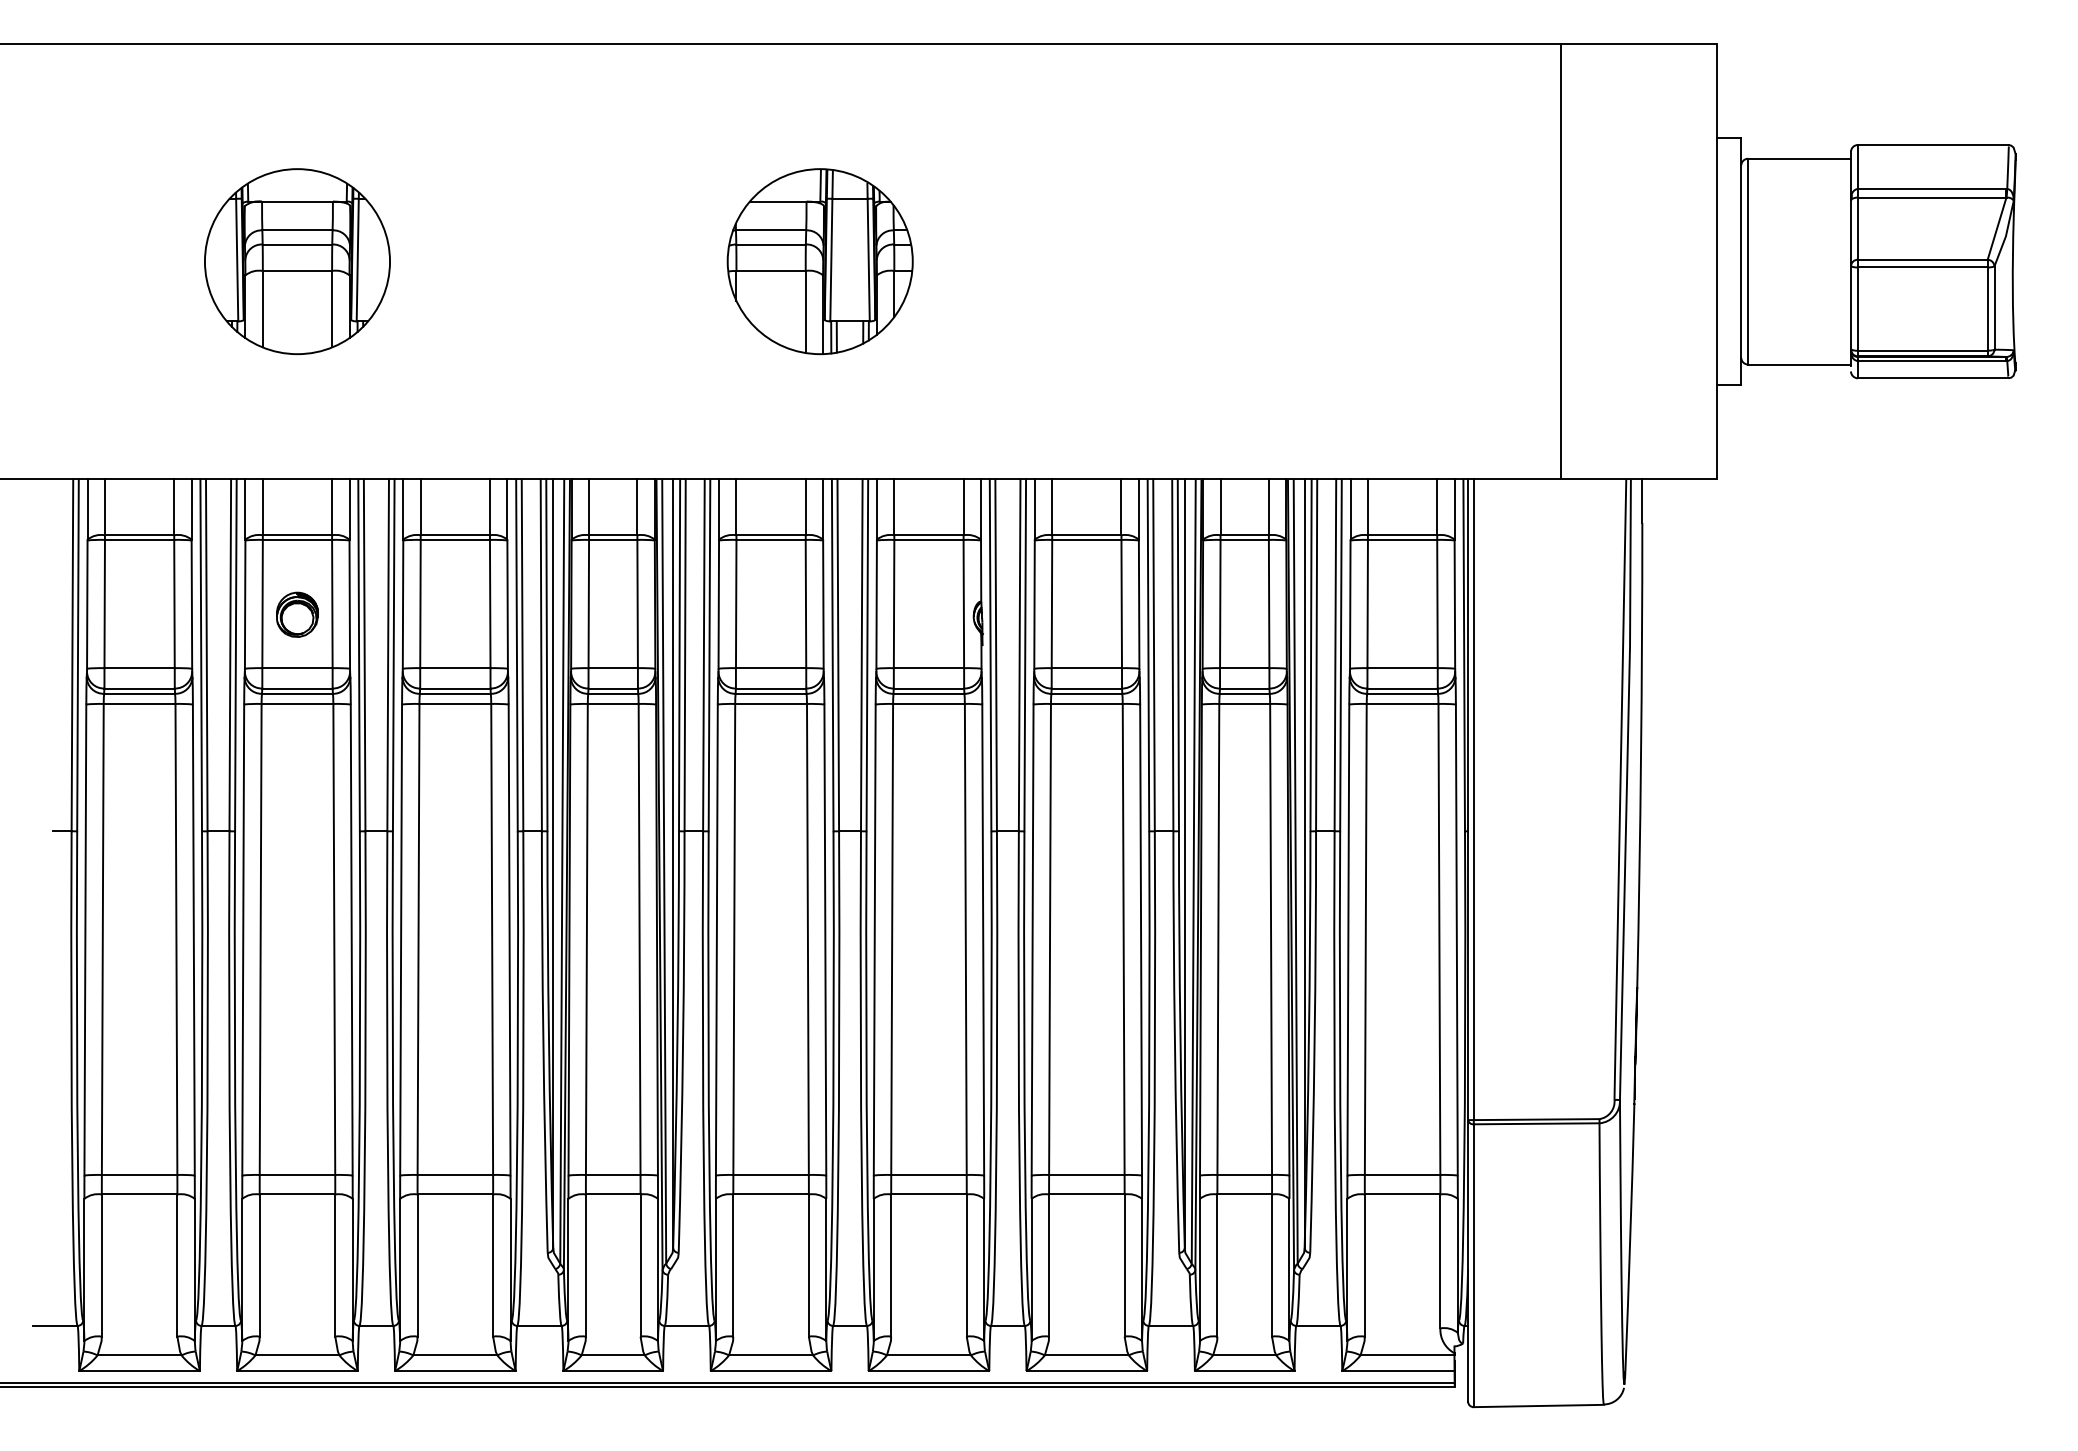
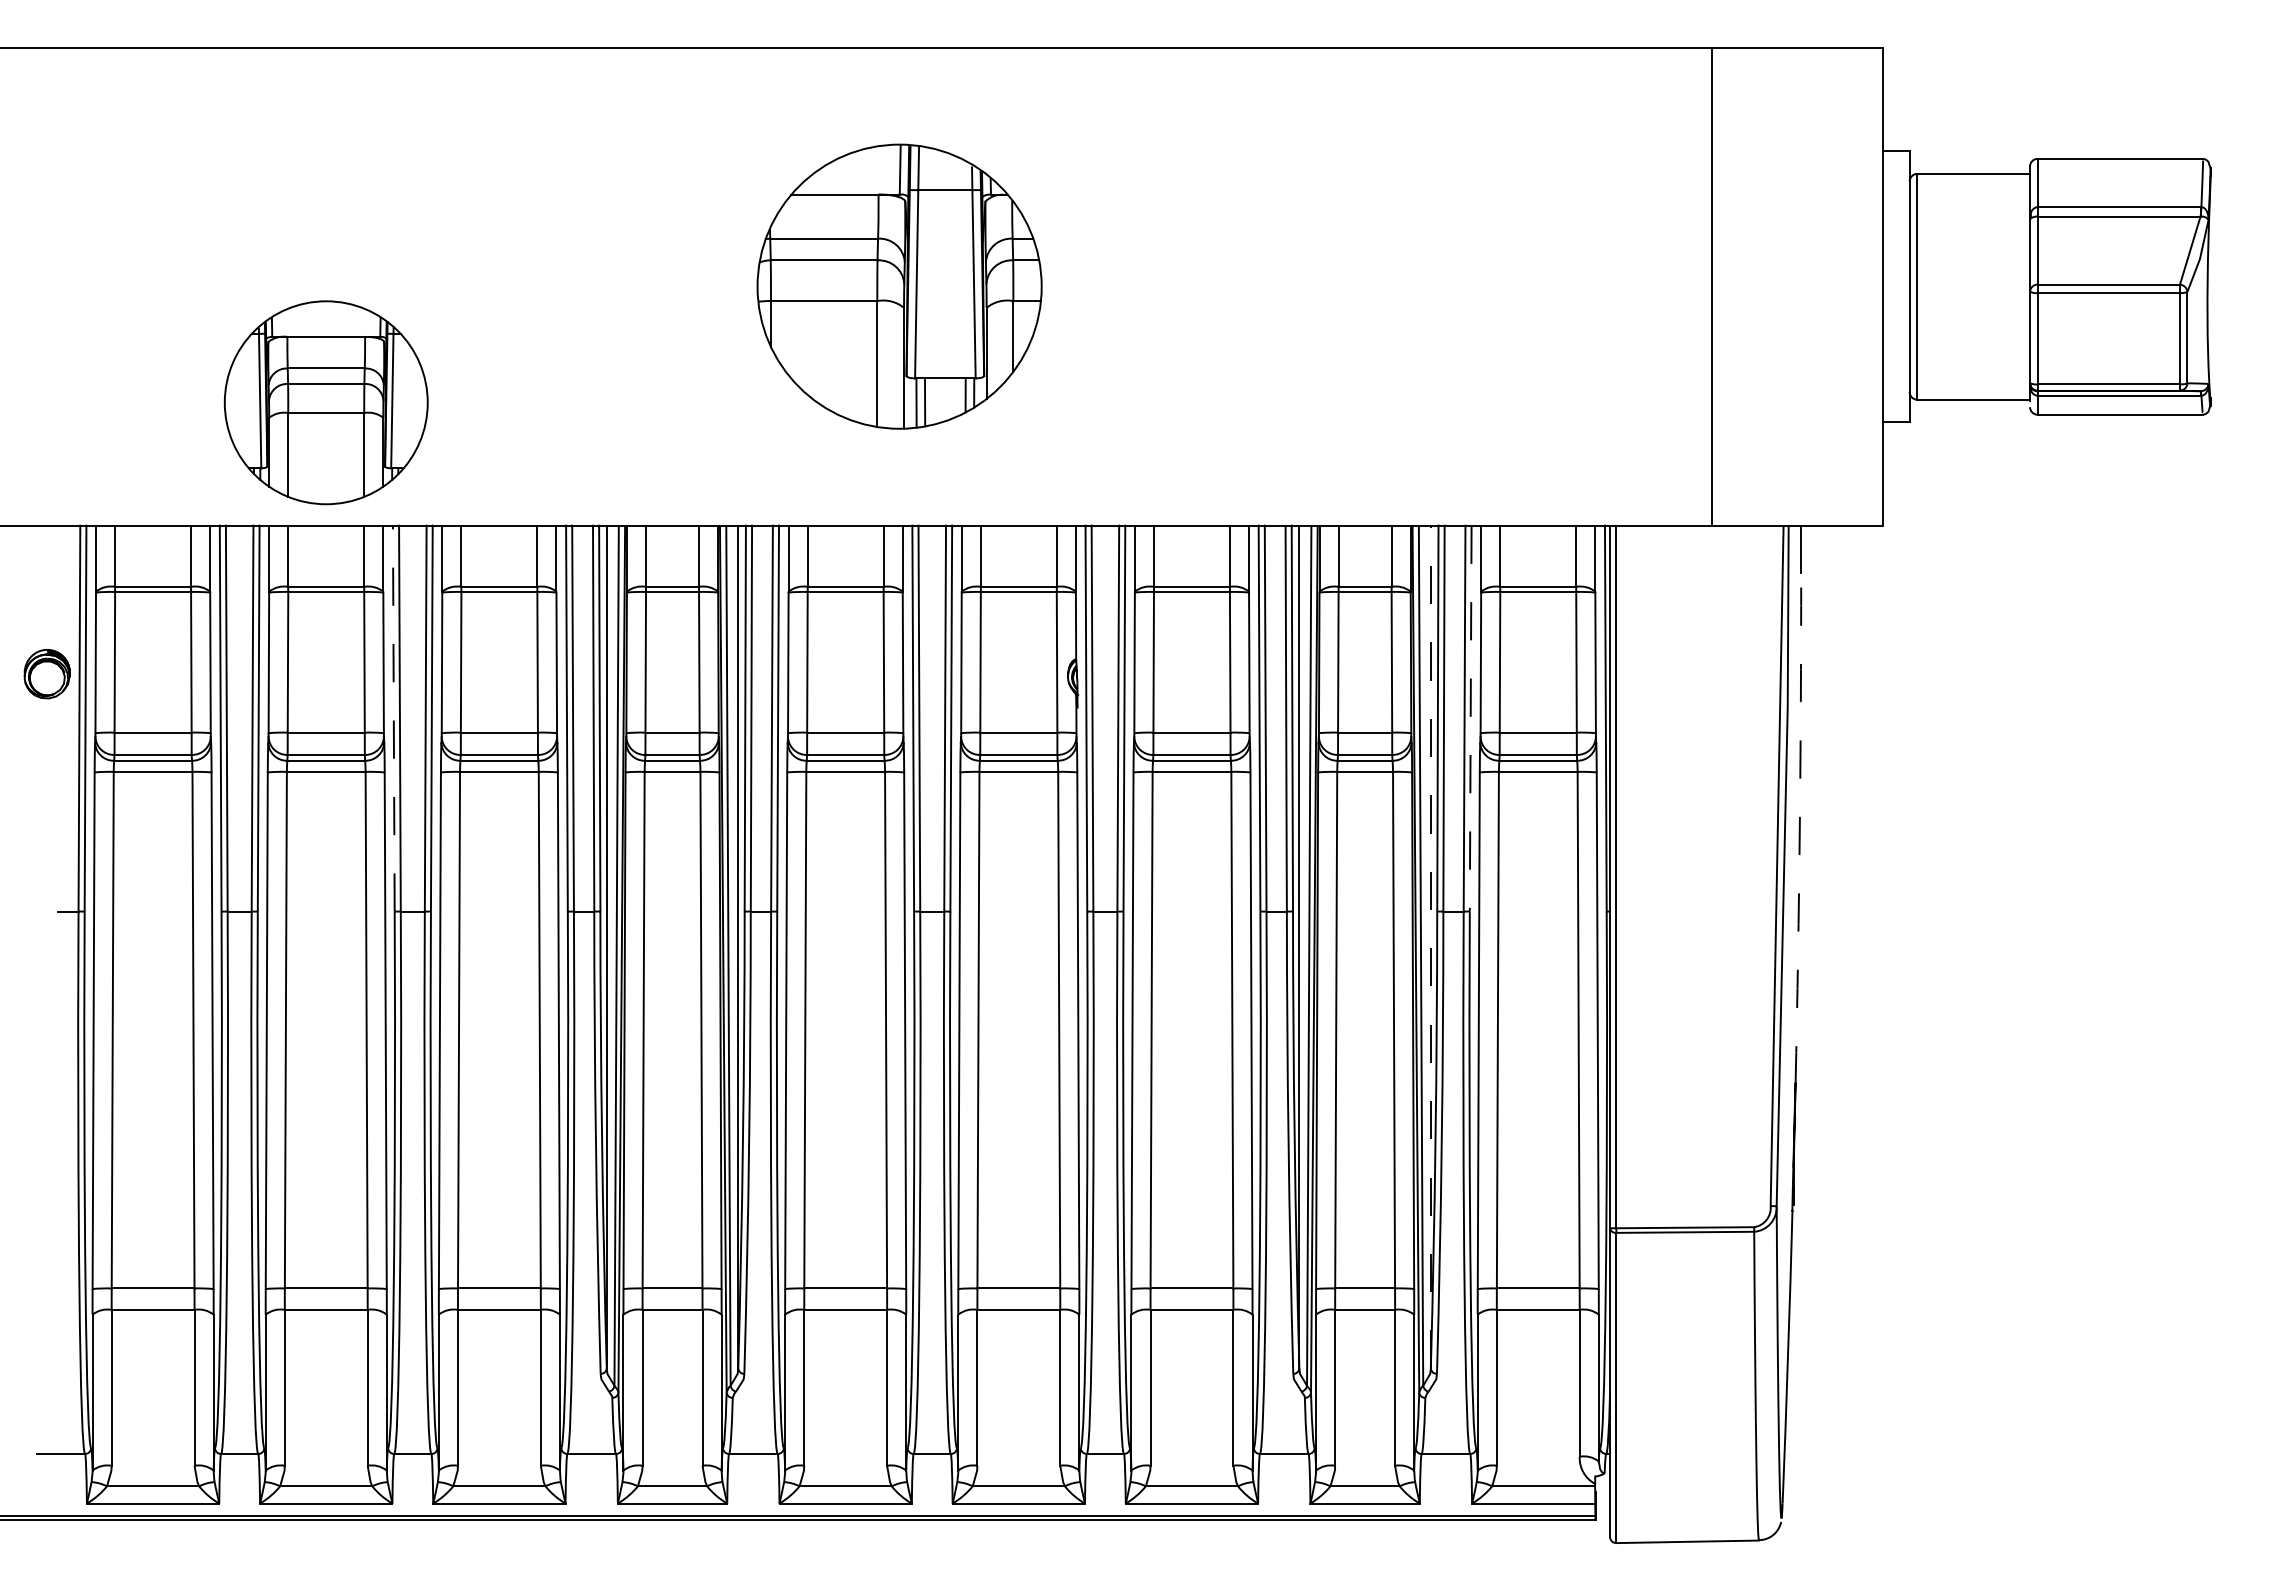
part: (296, 261) -> (325, 402), moved
part: (820, 261) -> (899, 286), size x1.4
part: (296, 615) -> (46, 674), moved
line: (358, 655) -> (393, 718), solid -> dashed
line: (1340, 655) -> (1470, 718), solid -> dashed
arc: (1640, 755) -> (1799, 828), solid -> dashed
line: (1304, 863) -> (1430, 946), solid -> dashed

